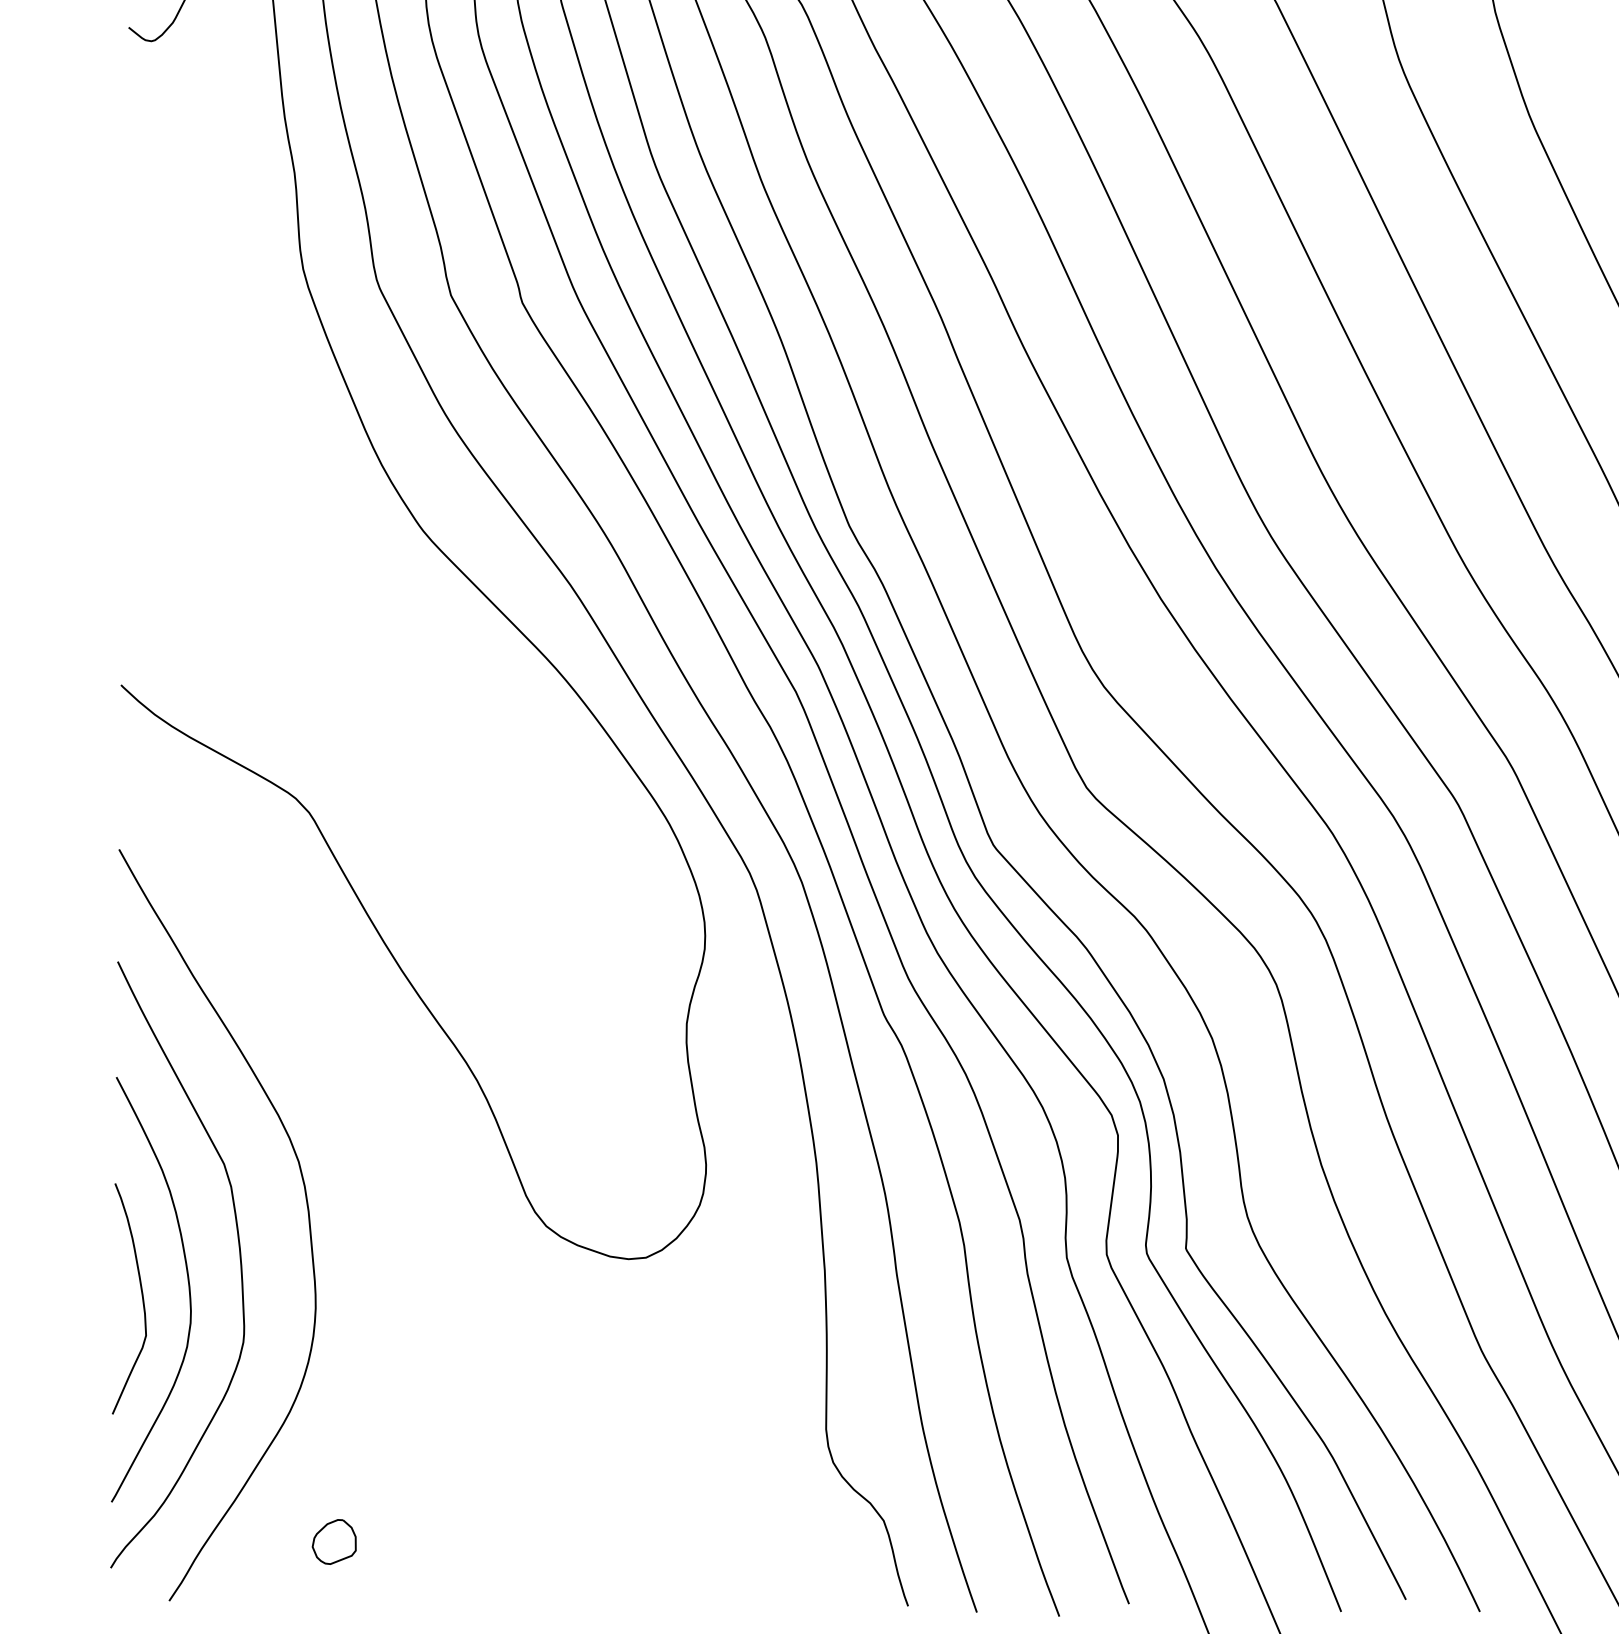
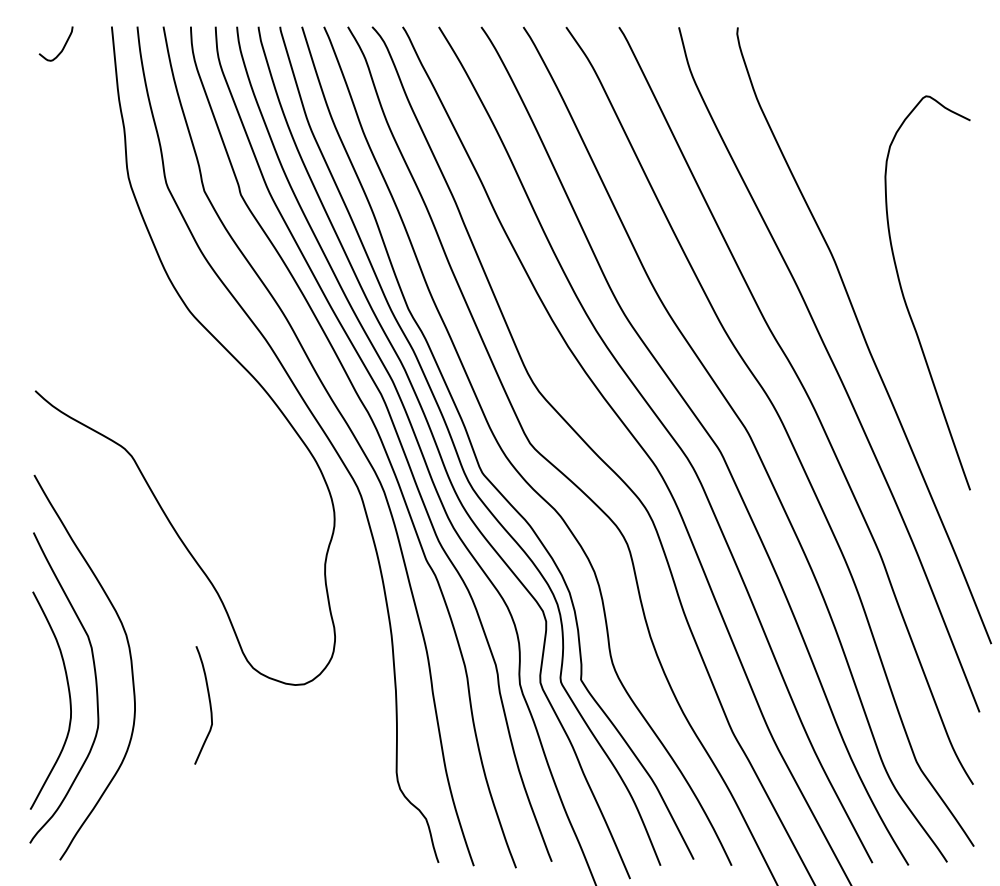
curve: (141, 1299) -> (209, 705), moved
part: (334, 1541) -> (144, 829), removed

